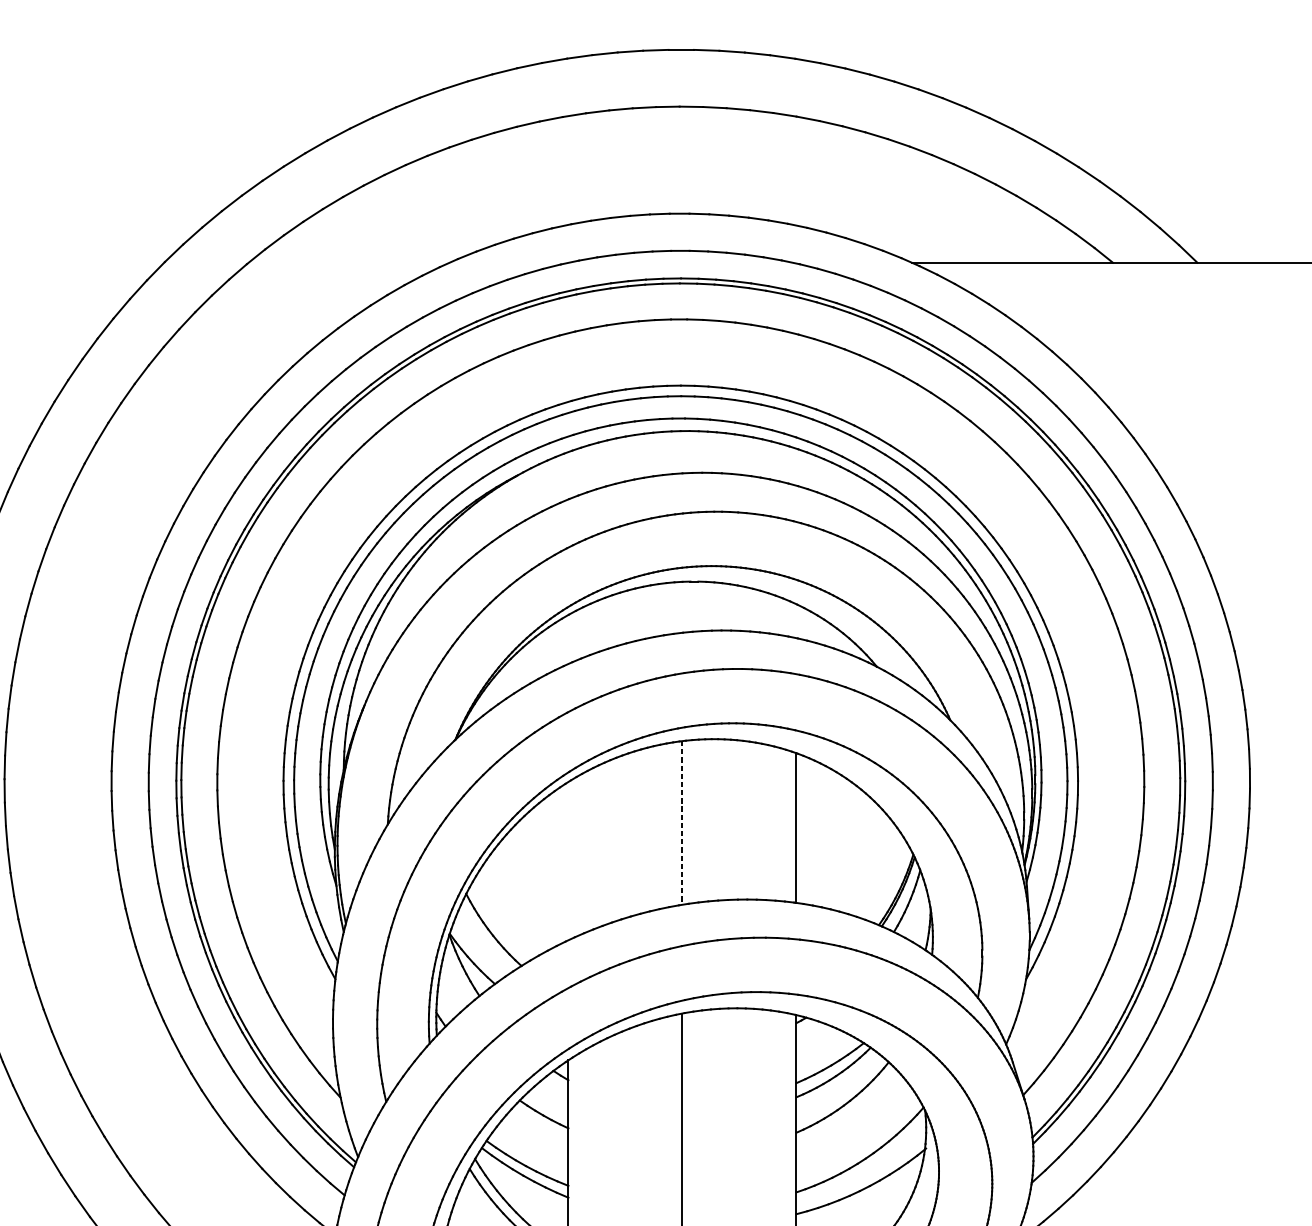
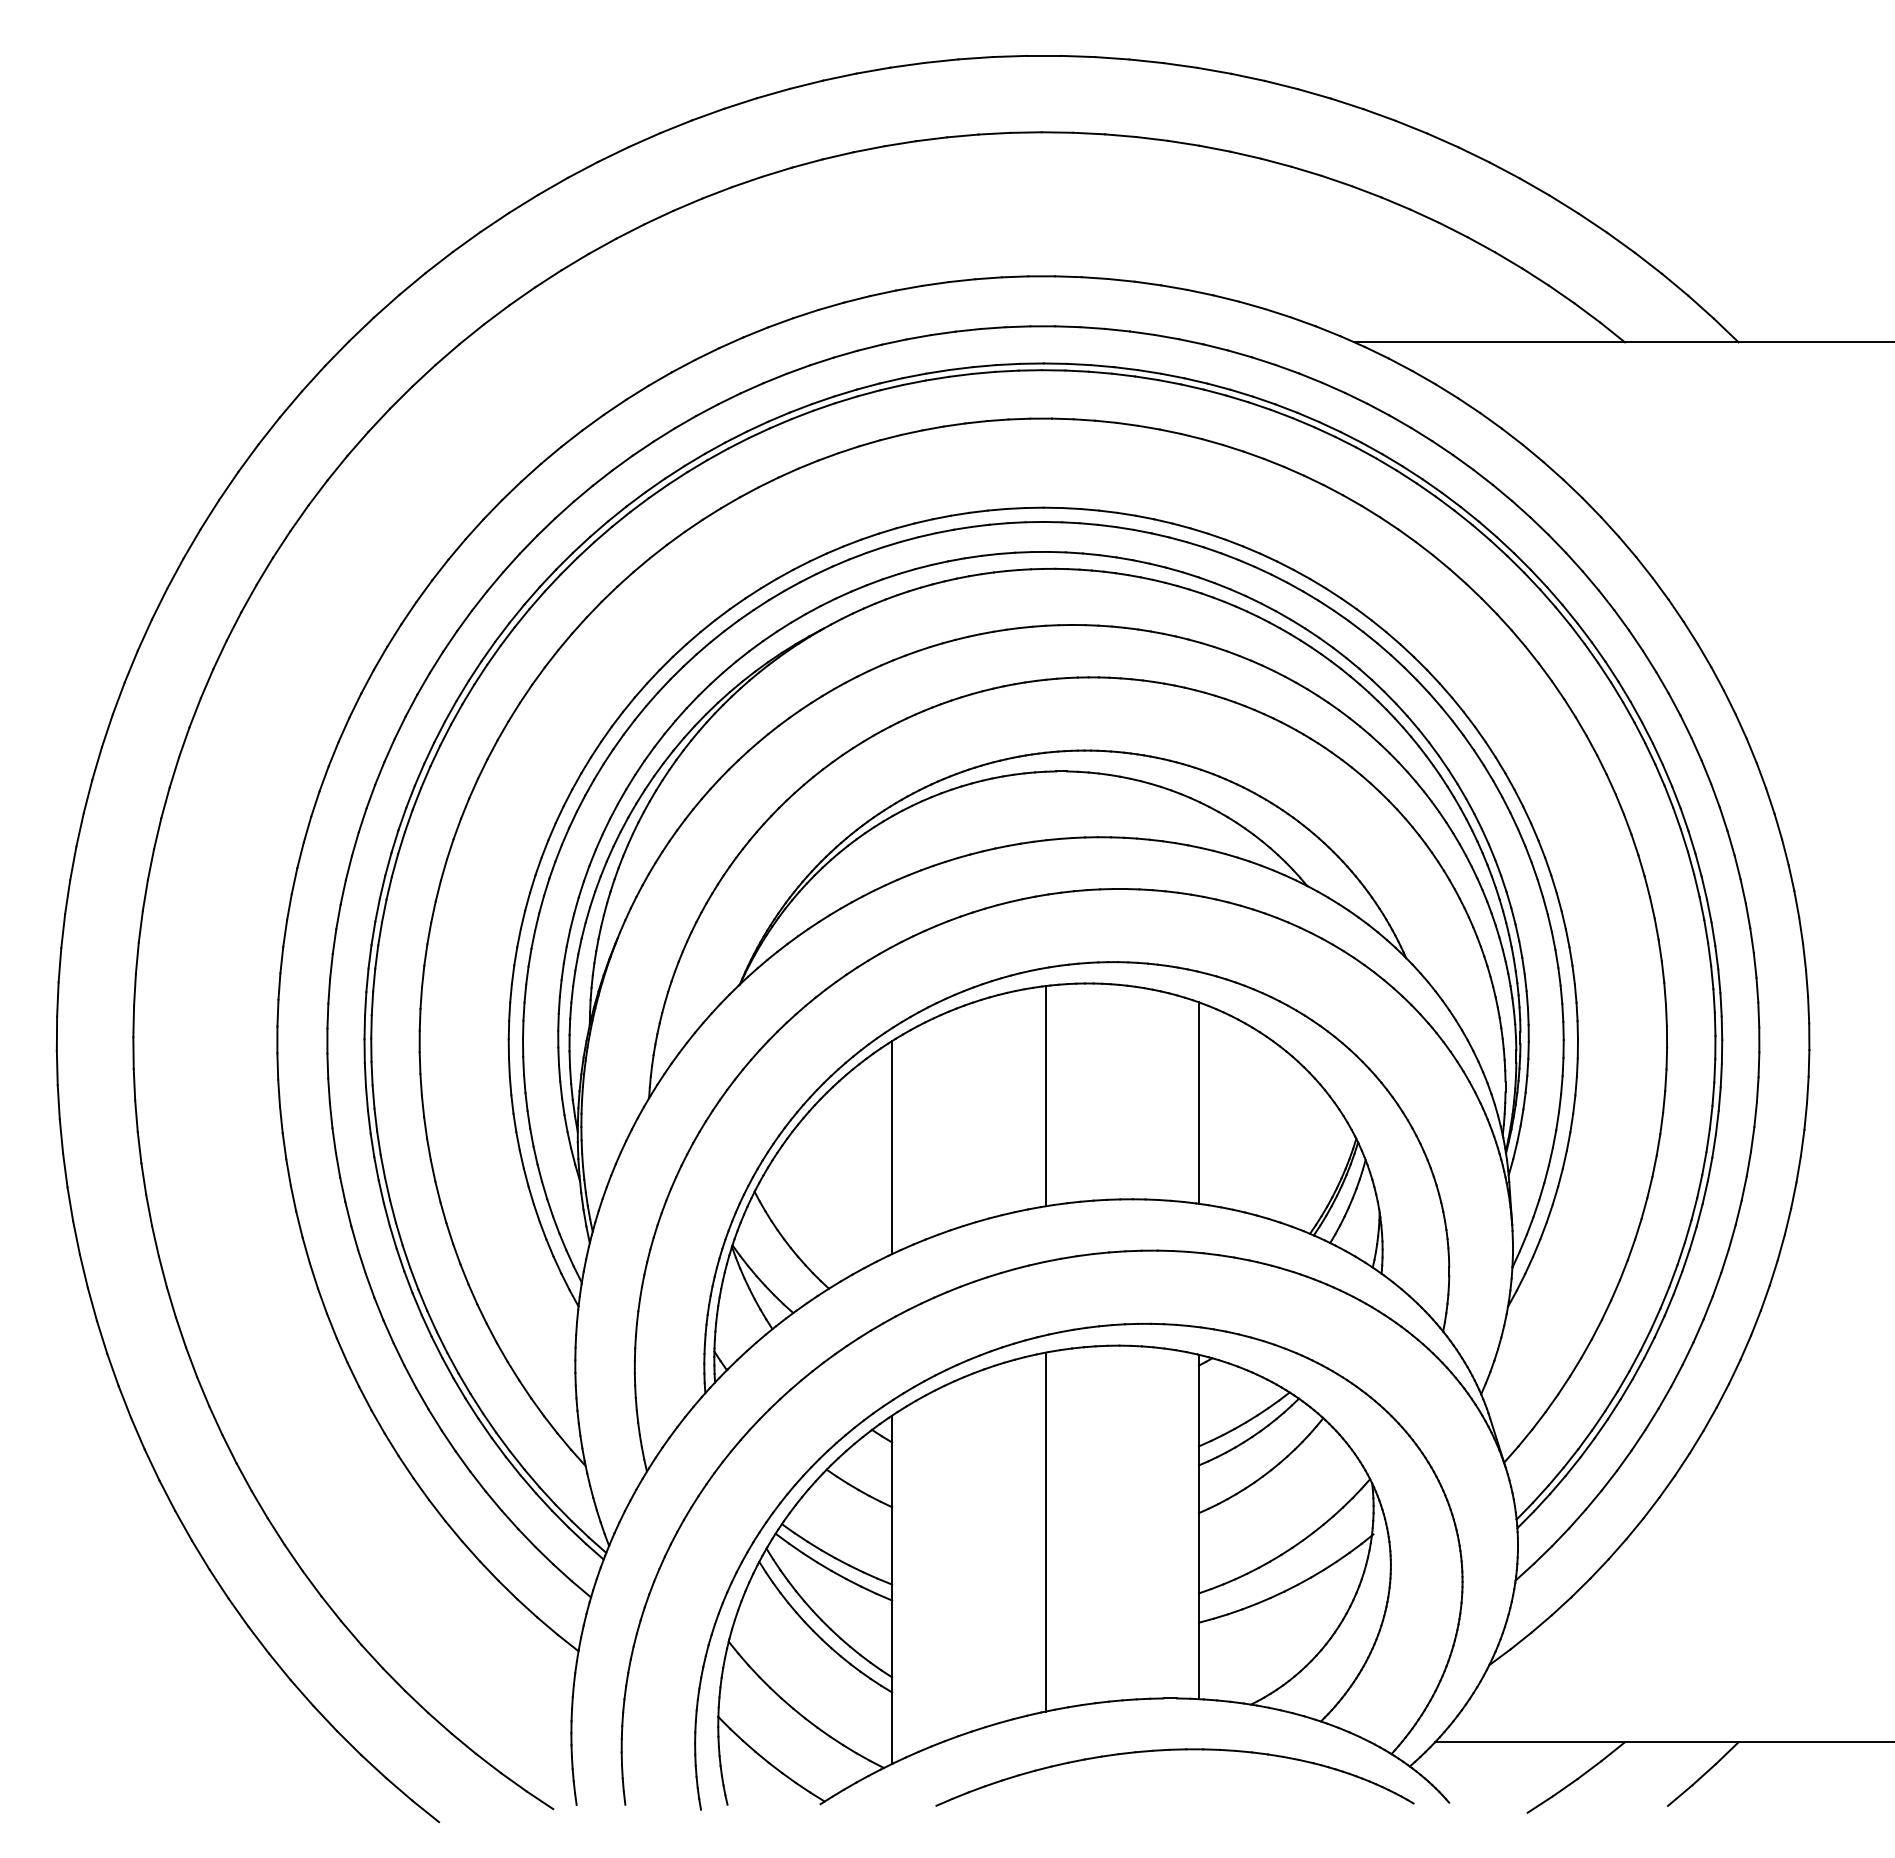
line: (682, 823) -> (1045, 1096), dashed -> solid
line: (568, 861) -> (892, 1147), added

